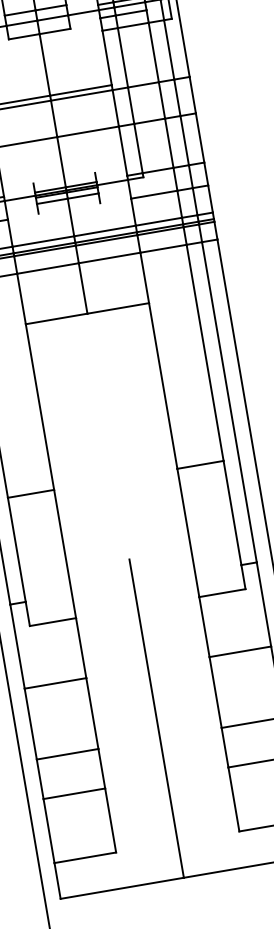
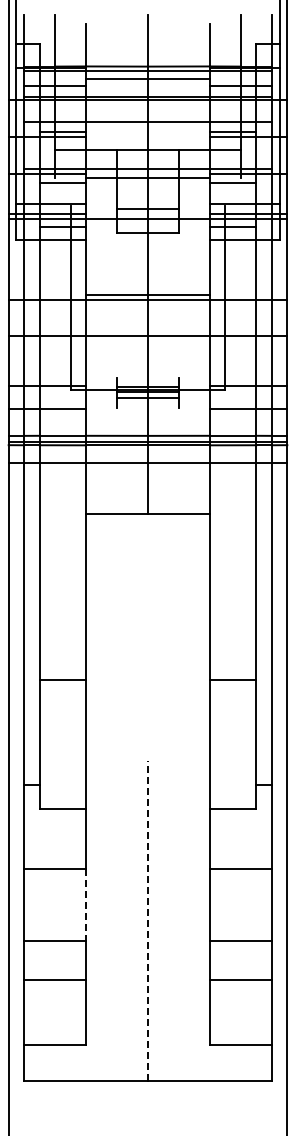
line: (92, 713) -> (86, 904), solid -> dashed
line: (157, 718) -> (148, 920), solid -> dashed

